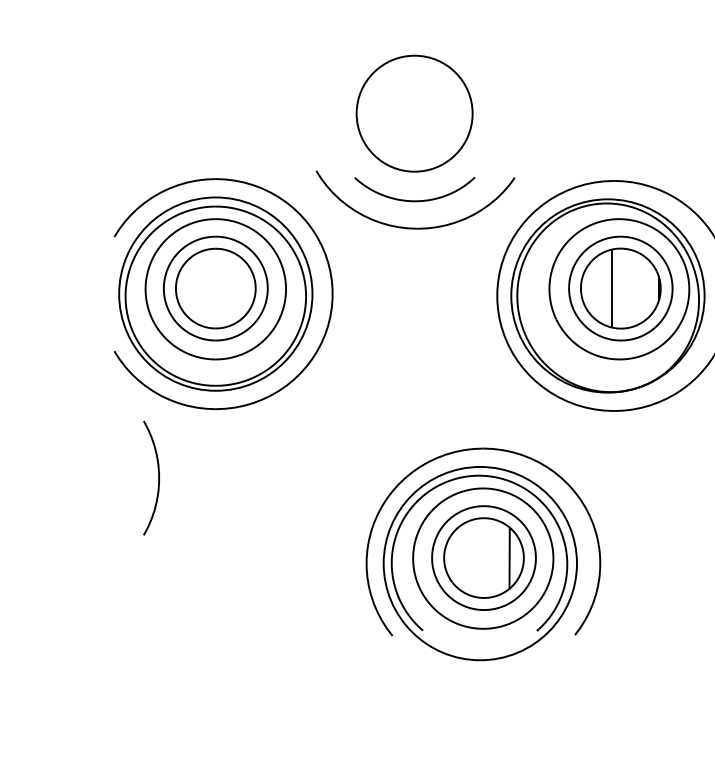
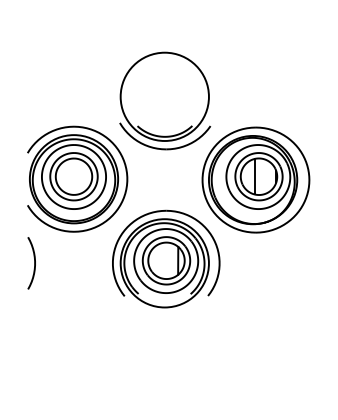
circle: (413, 112) -> (164, 96), size x1.67
curve: (157, 478) -> (34, 263), moved
part: (484, 553) -> (166, 258), moved

